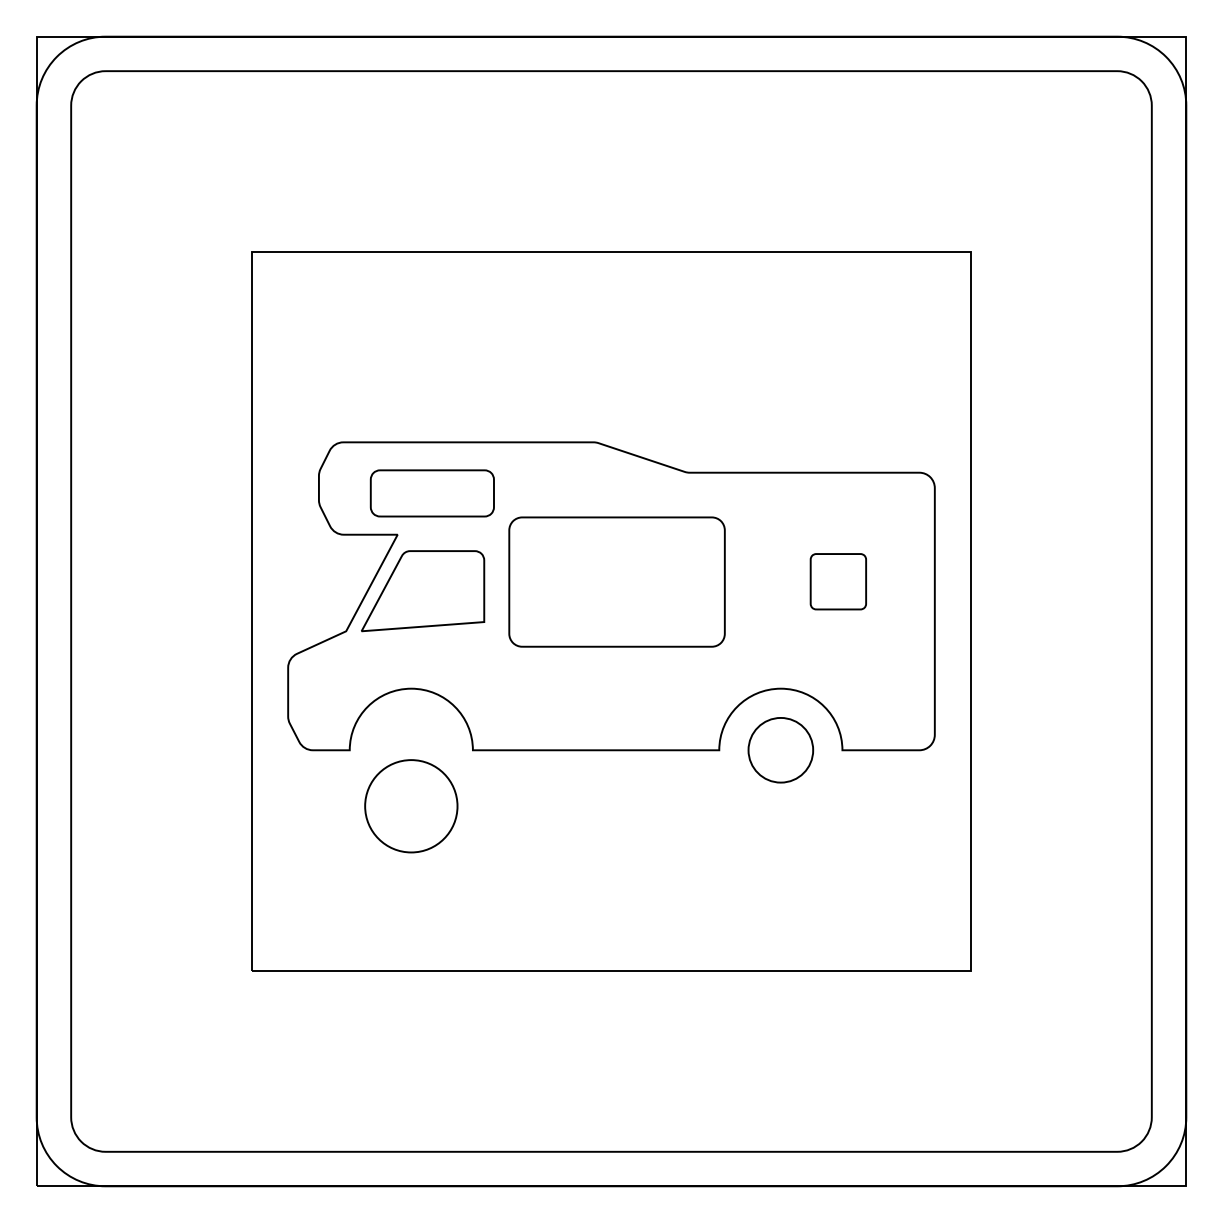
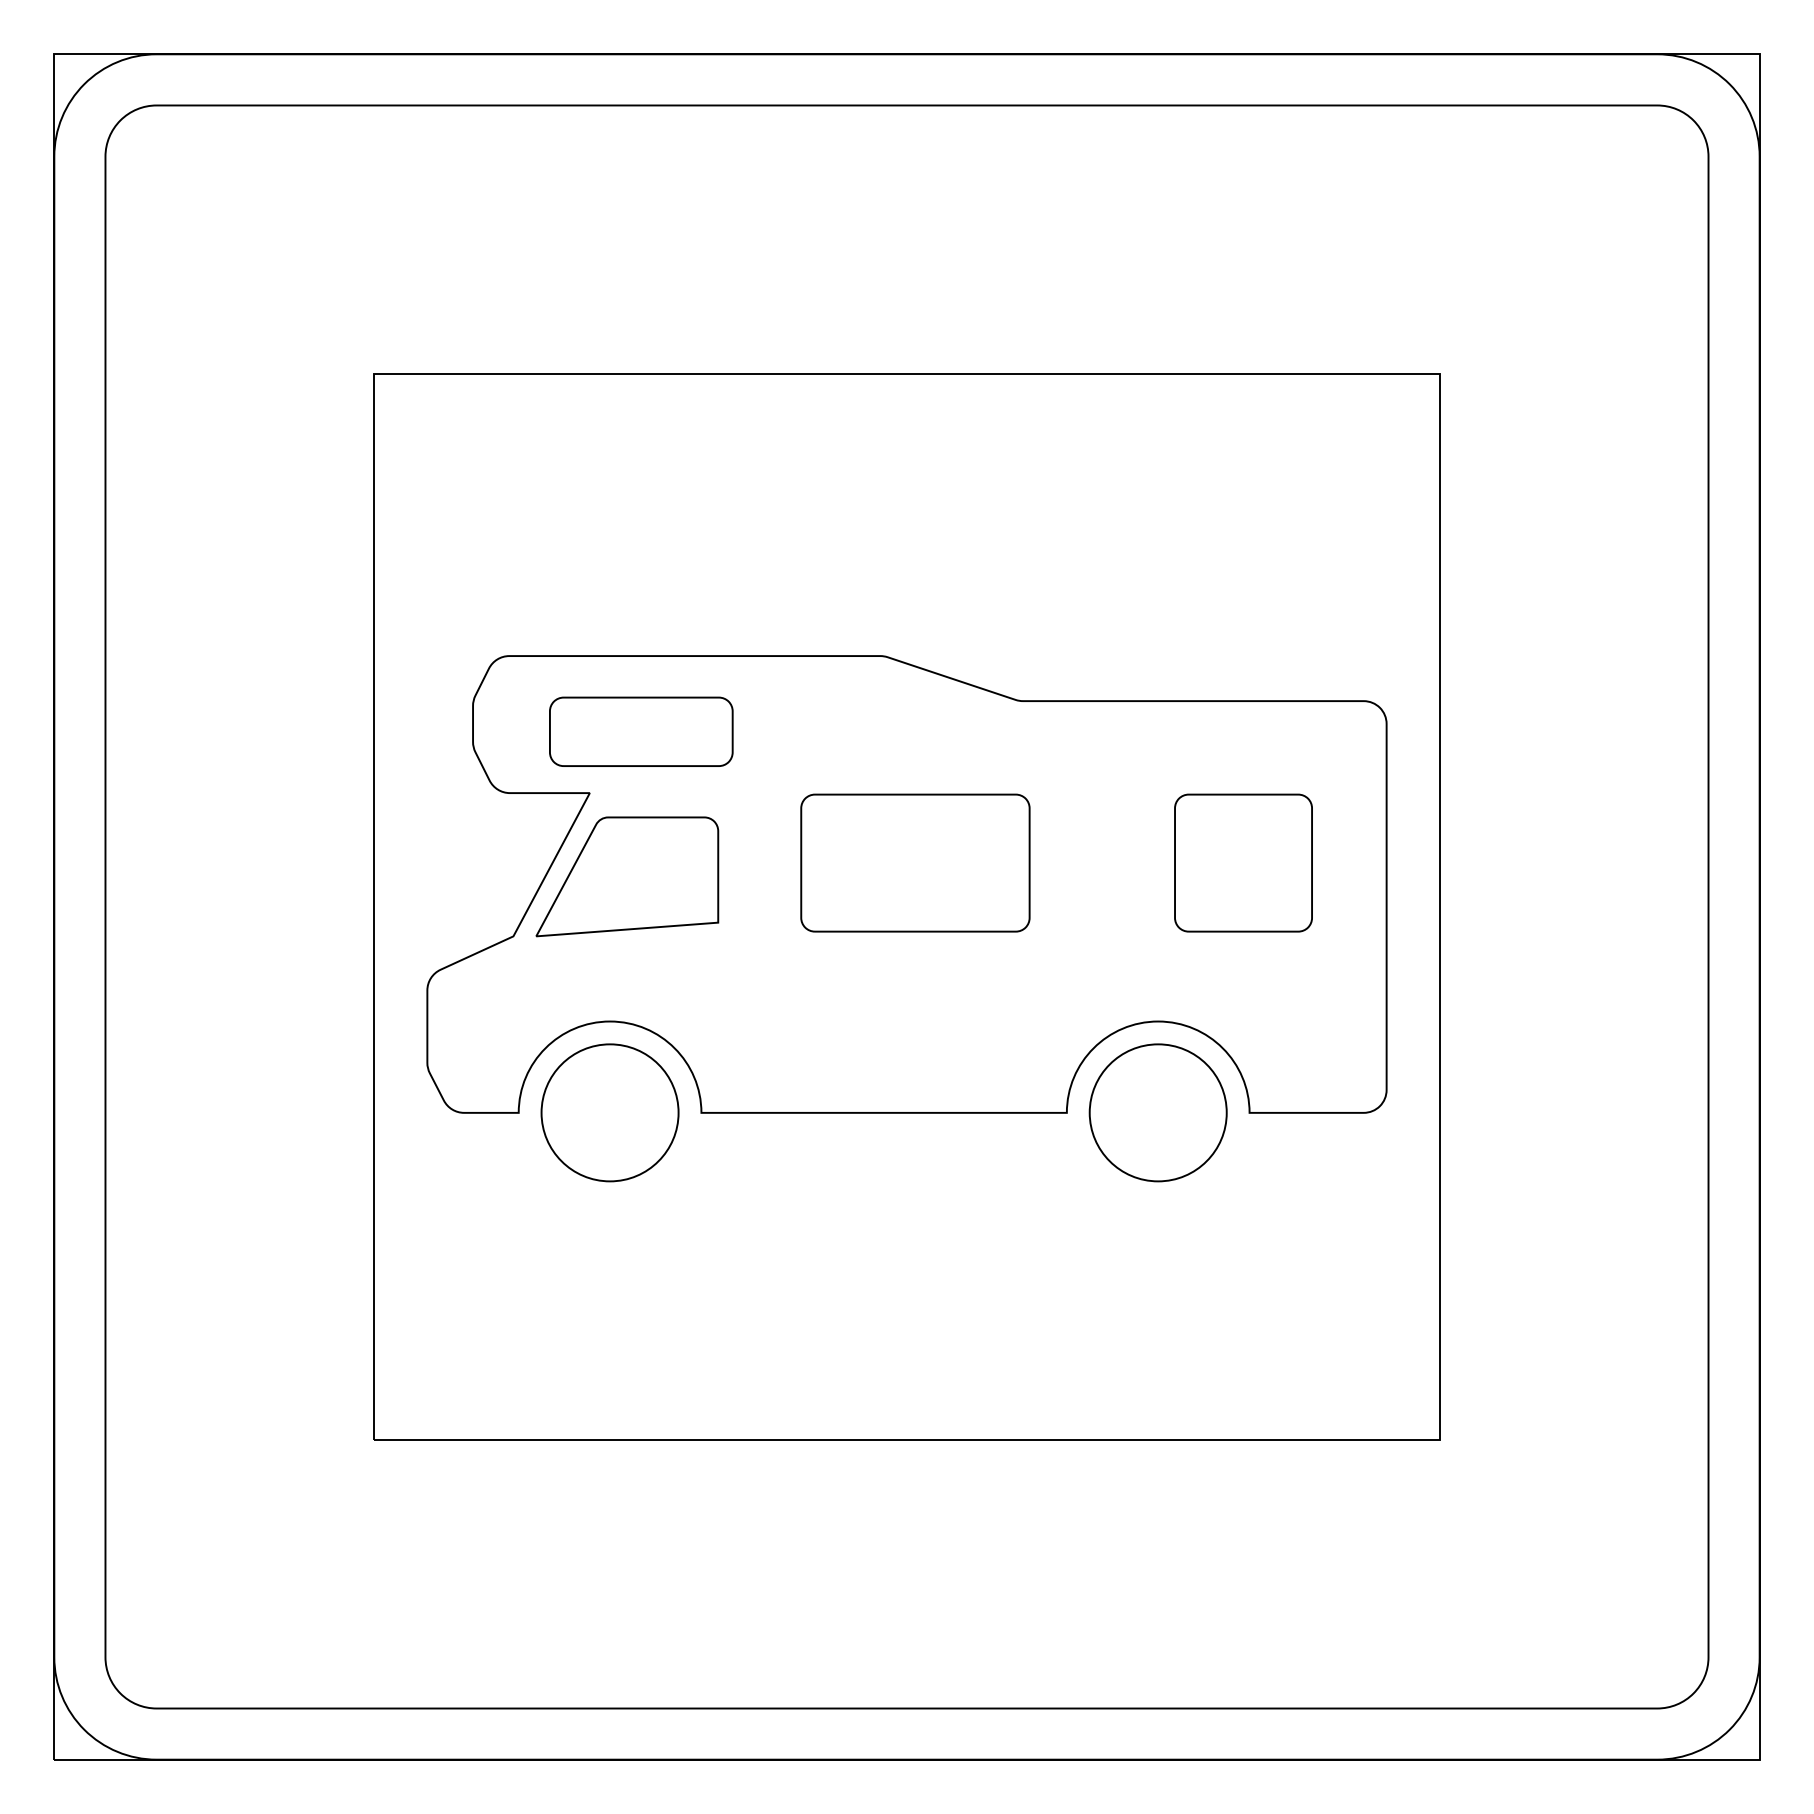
part: (617, 581) -> (915, 862), size x0.71
part: (838, 581) -> (1243, 862), size x1.67
circle: (780, 750) -> (1157, 1113), size x1.43
part: (411, 806) -> (610, 1113), moved

